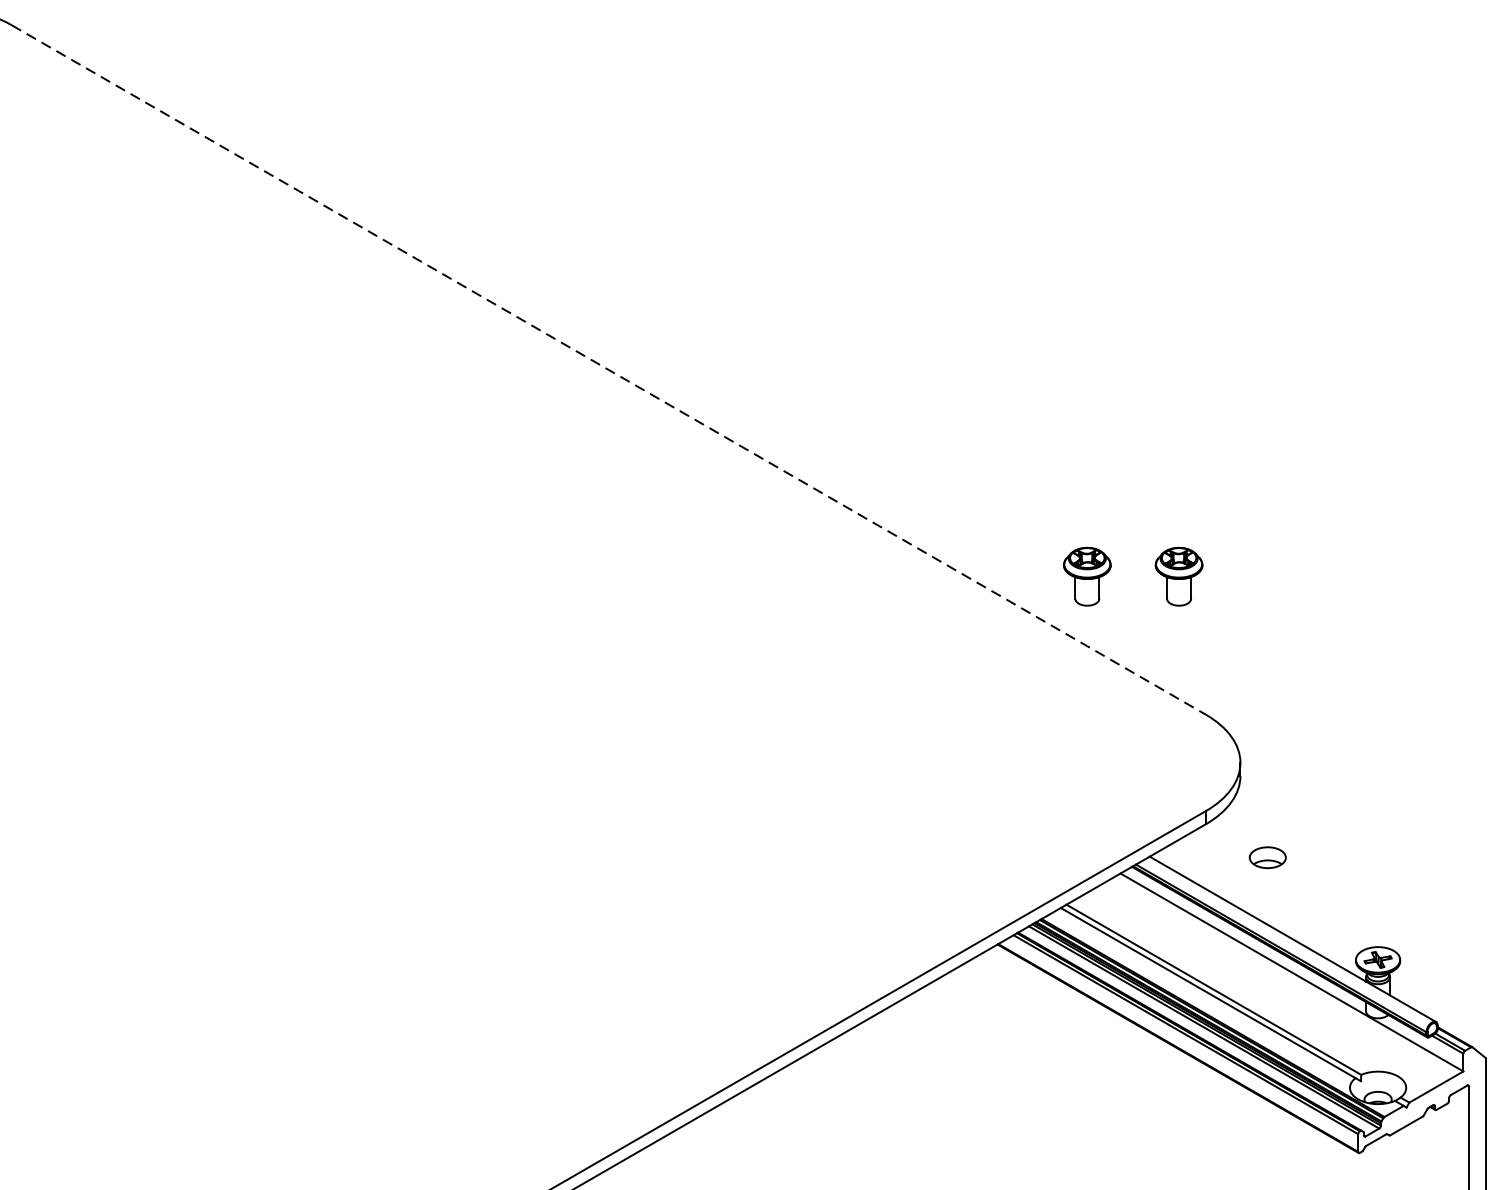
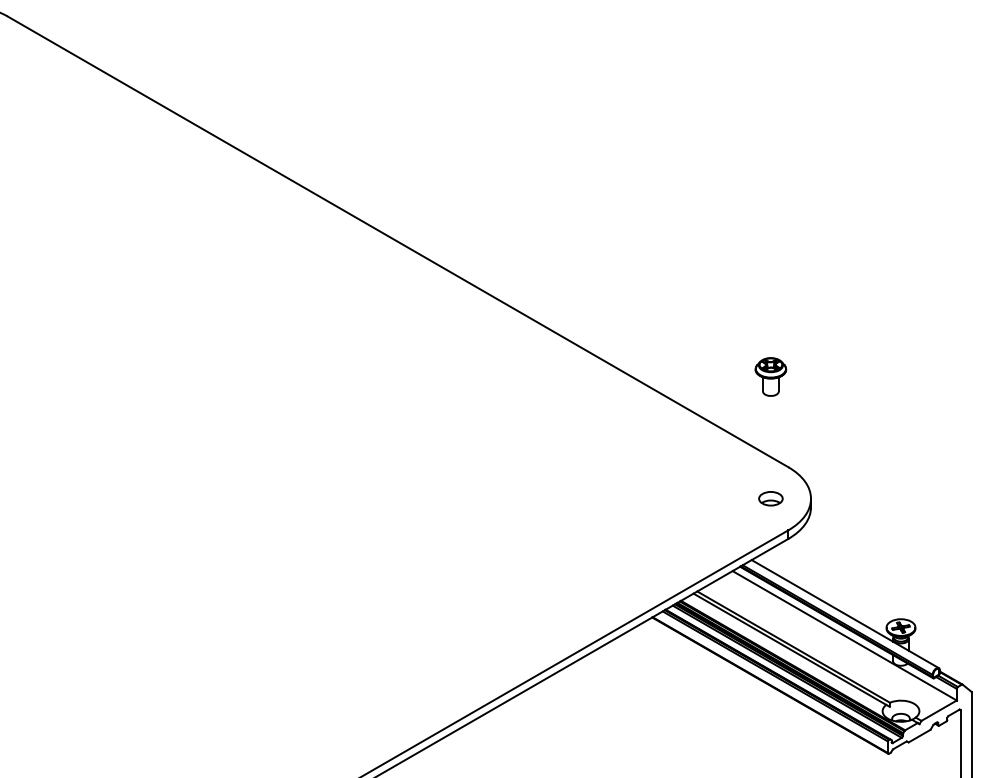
line: (609, 369) -> (398, 241), dashed -> solid
part: (1086, 575) -> (710, 376), removed
part: (1267, 857) -> (770, 498), moved

